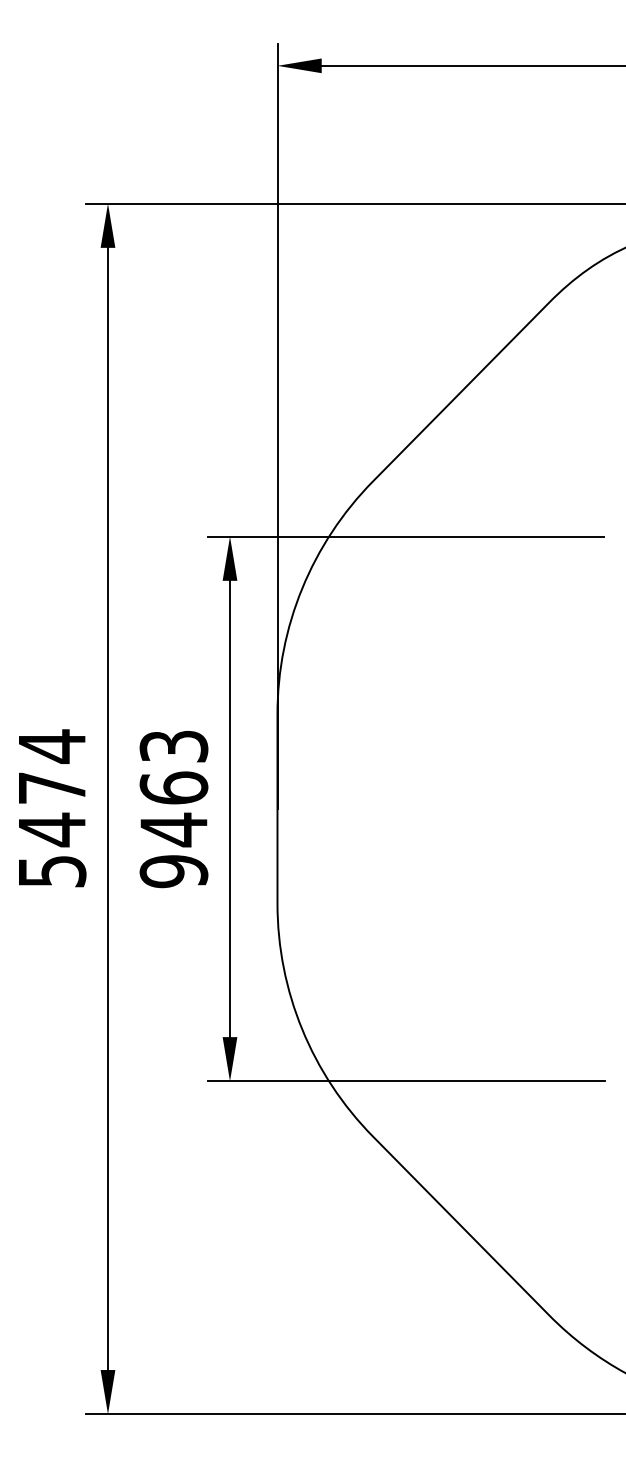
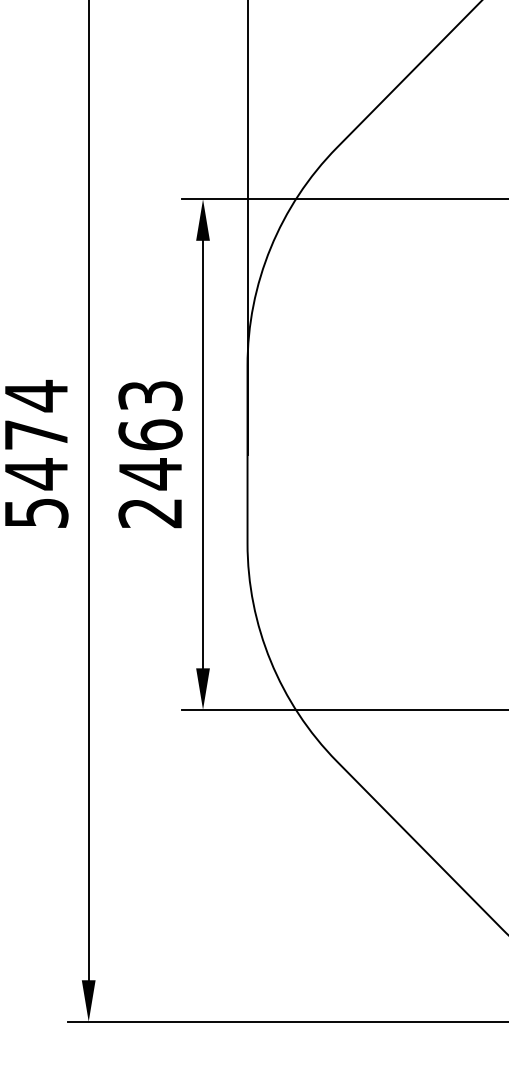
text: (173, 871) -> (150, 513), 9463 -> 2463

